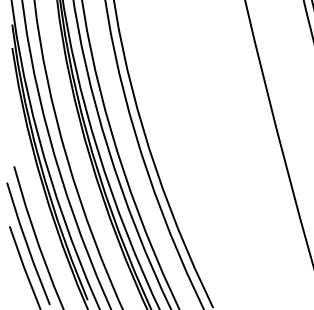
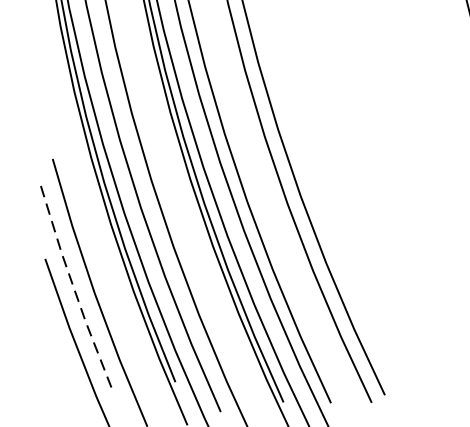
line: (27, 244) -> (74, 289), solid -> dashed

